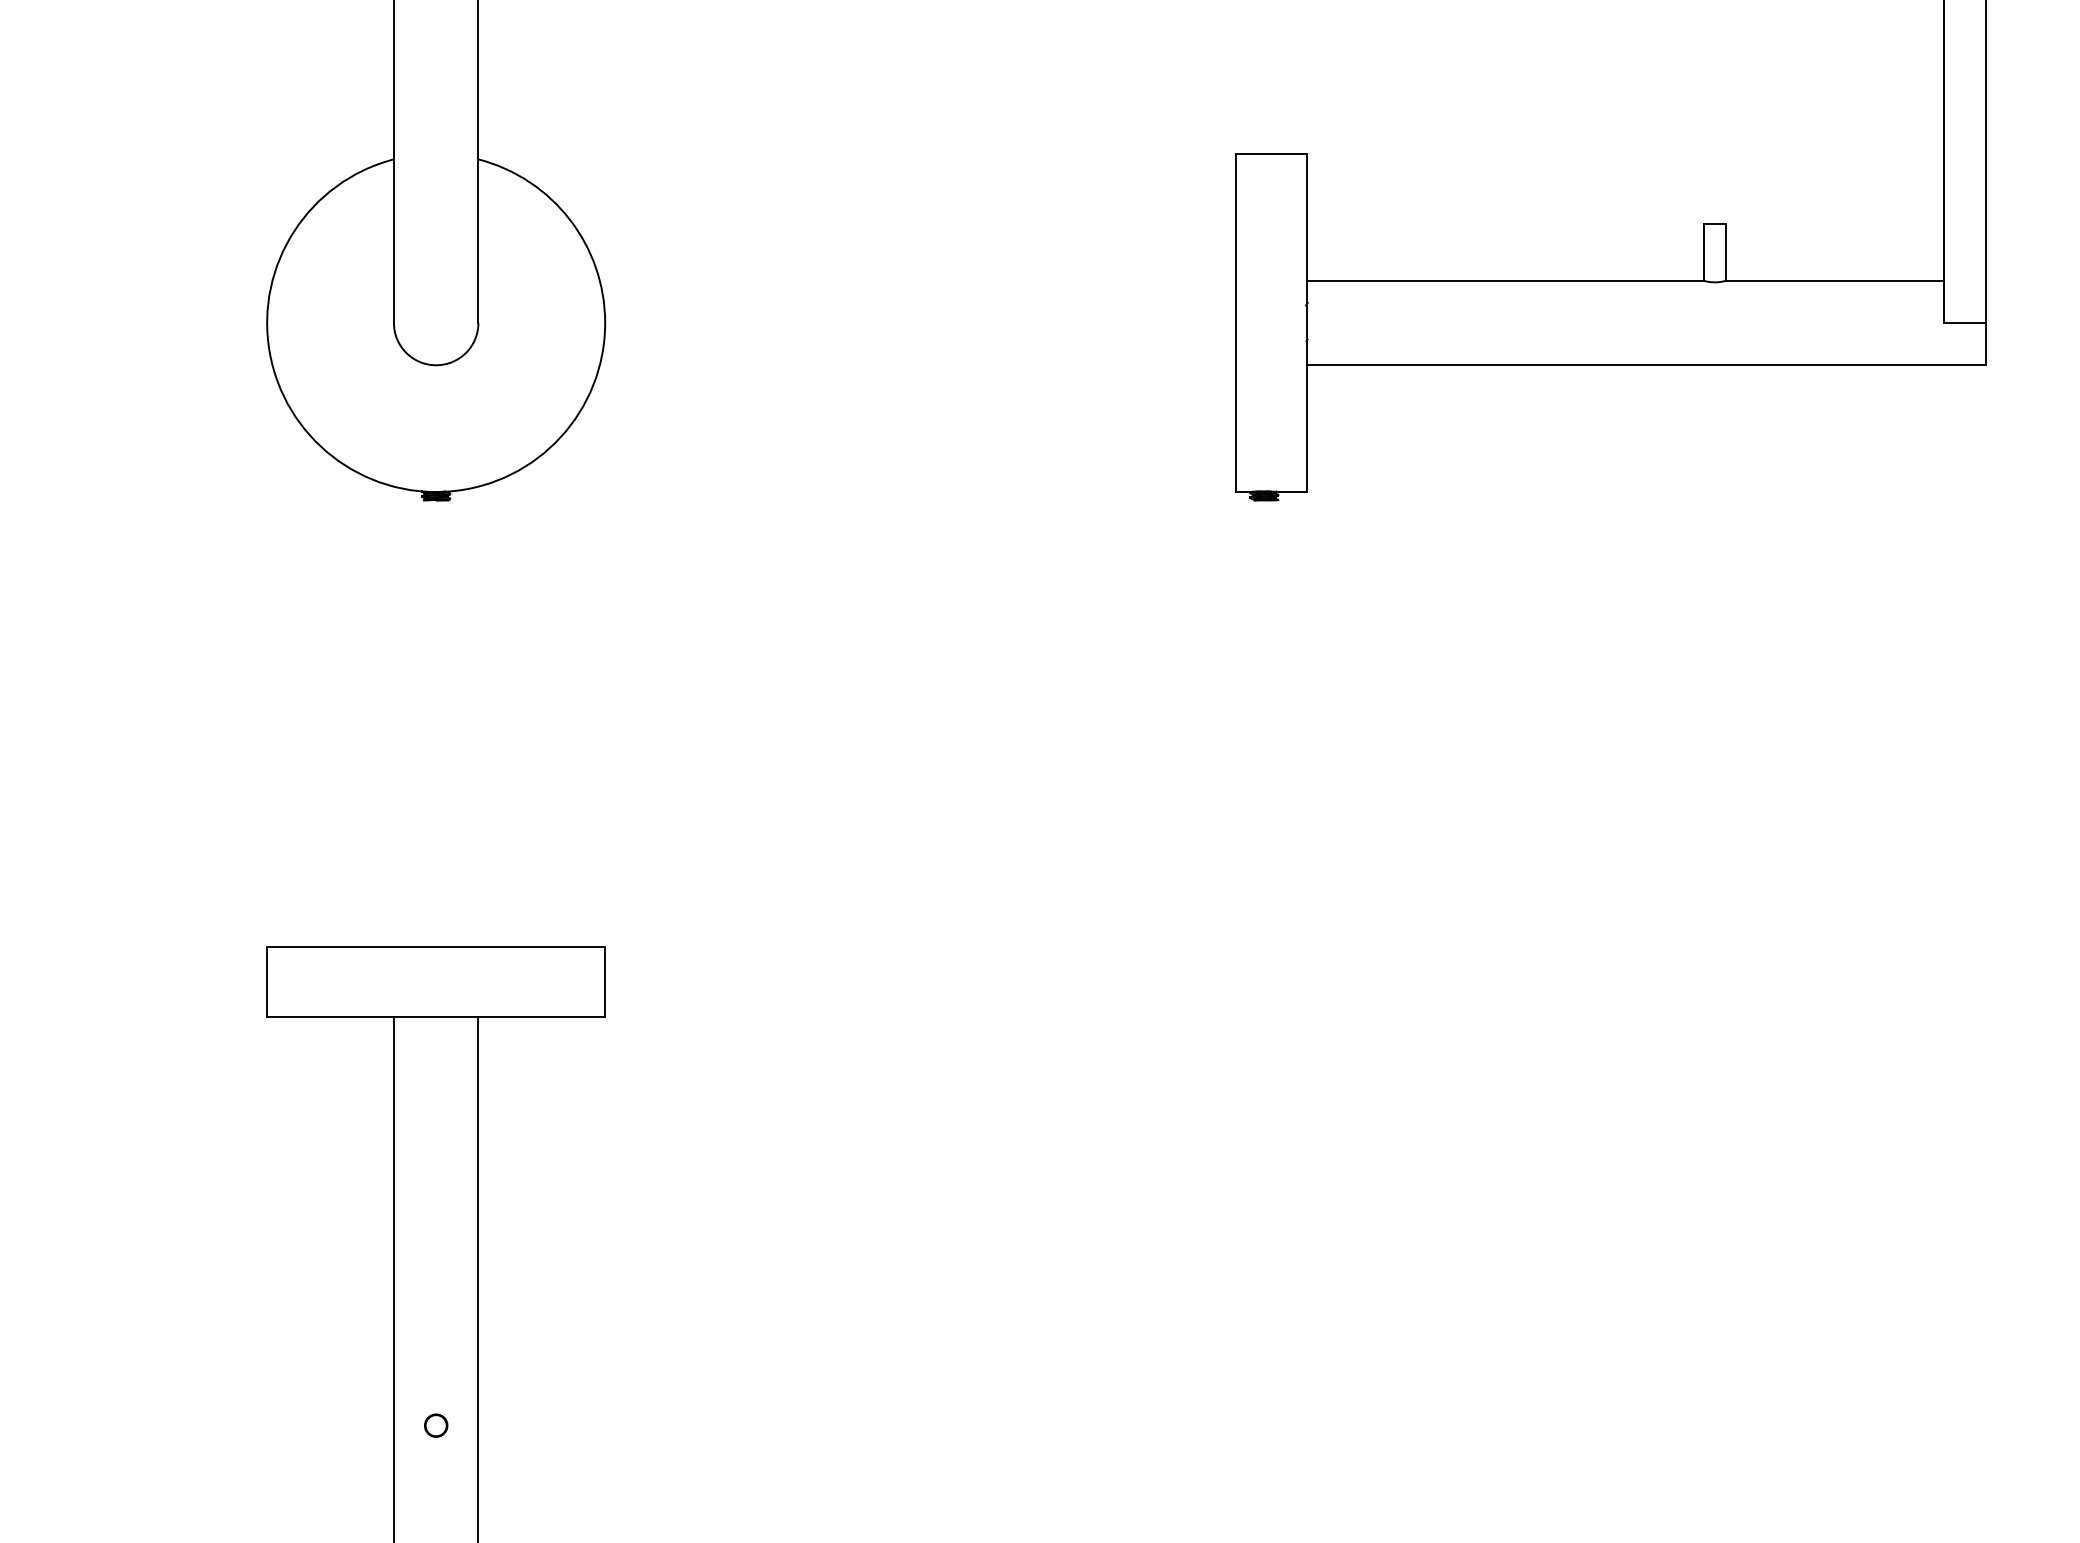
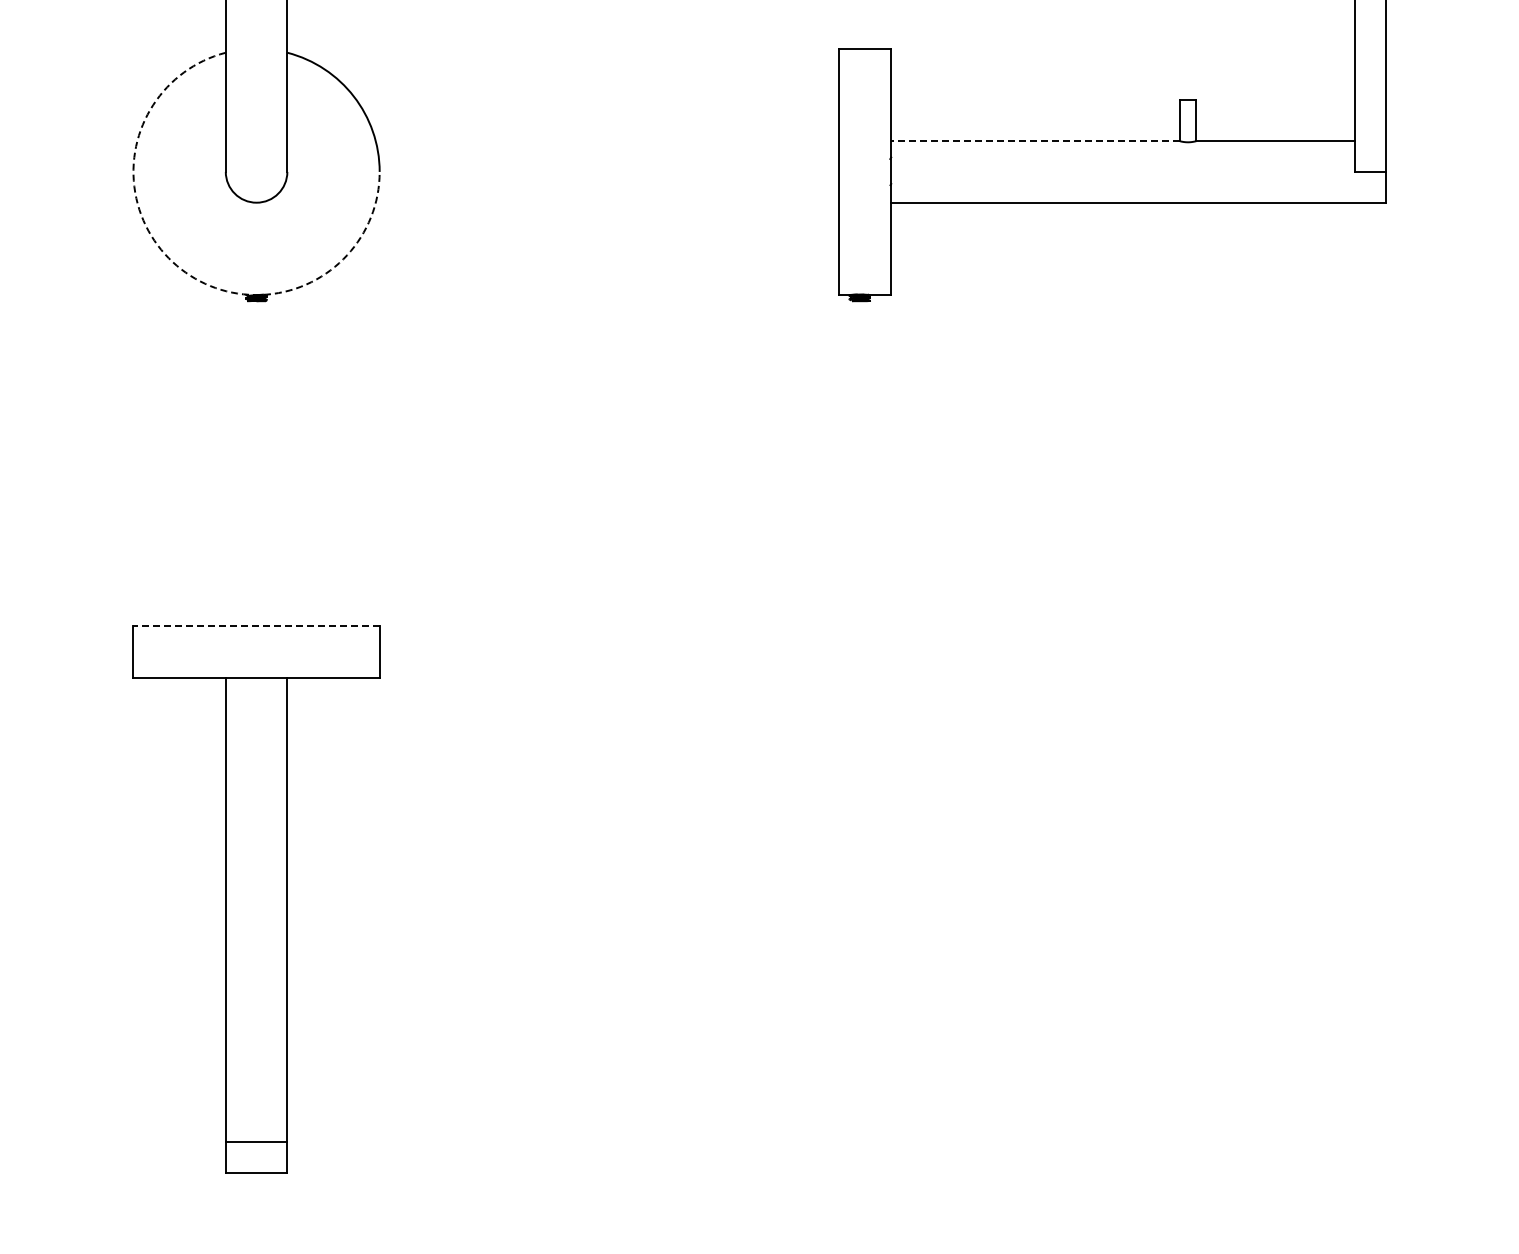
line: (1505, 281) -> (1035, 141), solid -> dashed
arc: (333, 456) -> (181, 269), solid -> dashed
line: (436, 947) -> (256, 626), solid -> dashed
part: (436, 1426) -> (256, 975), removed

